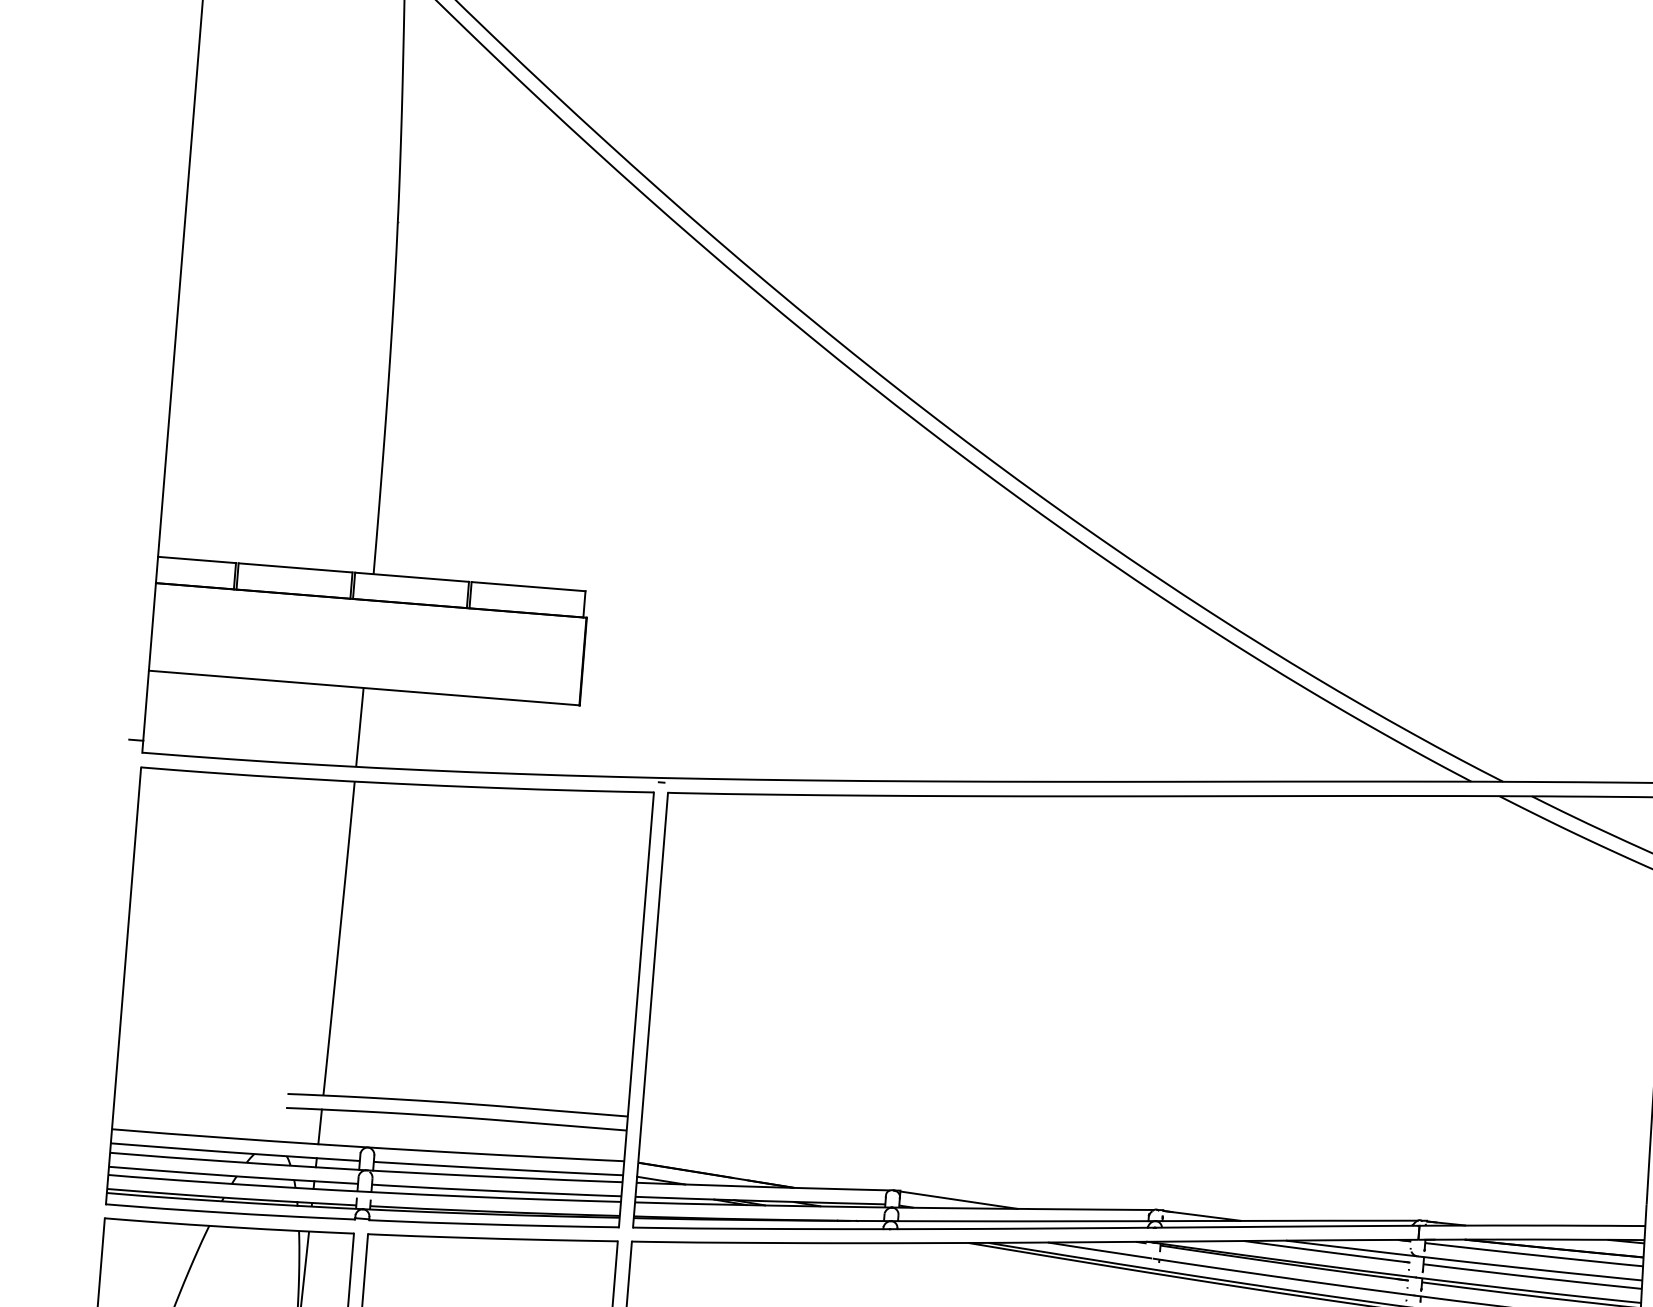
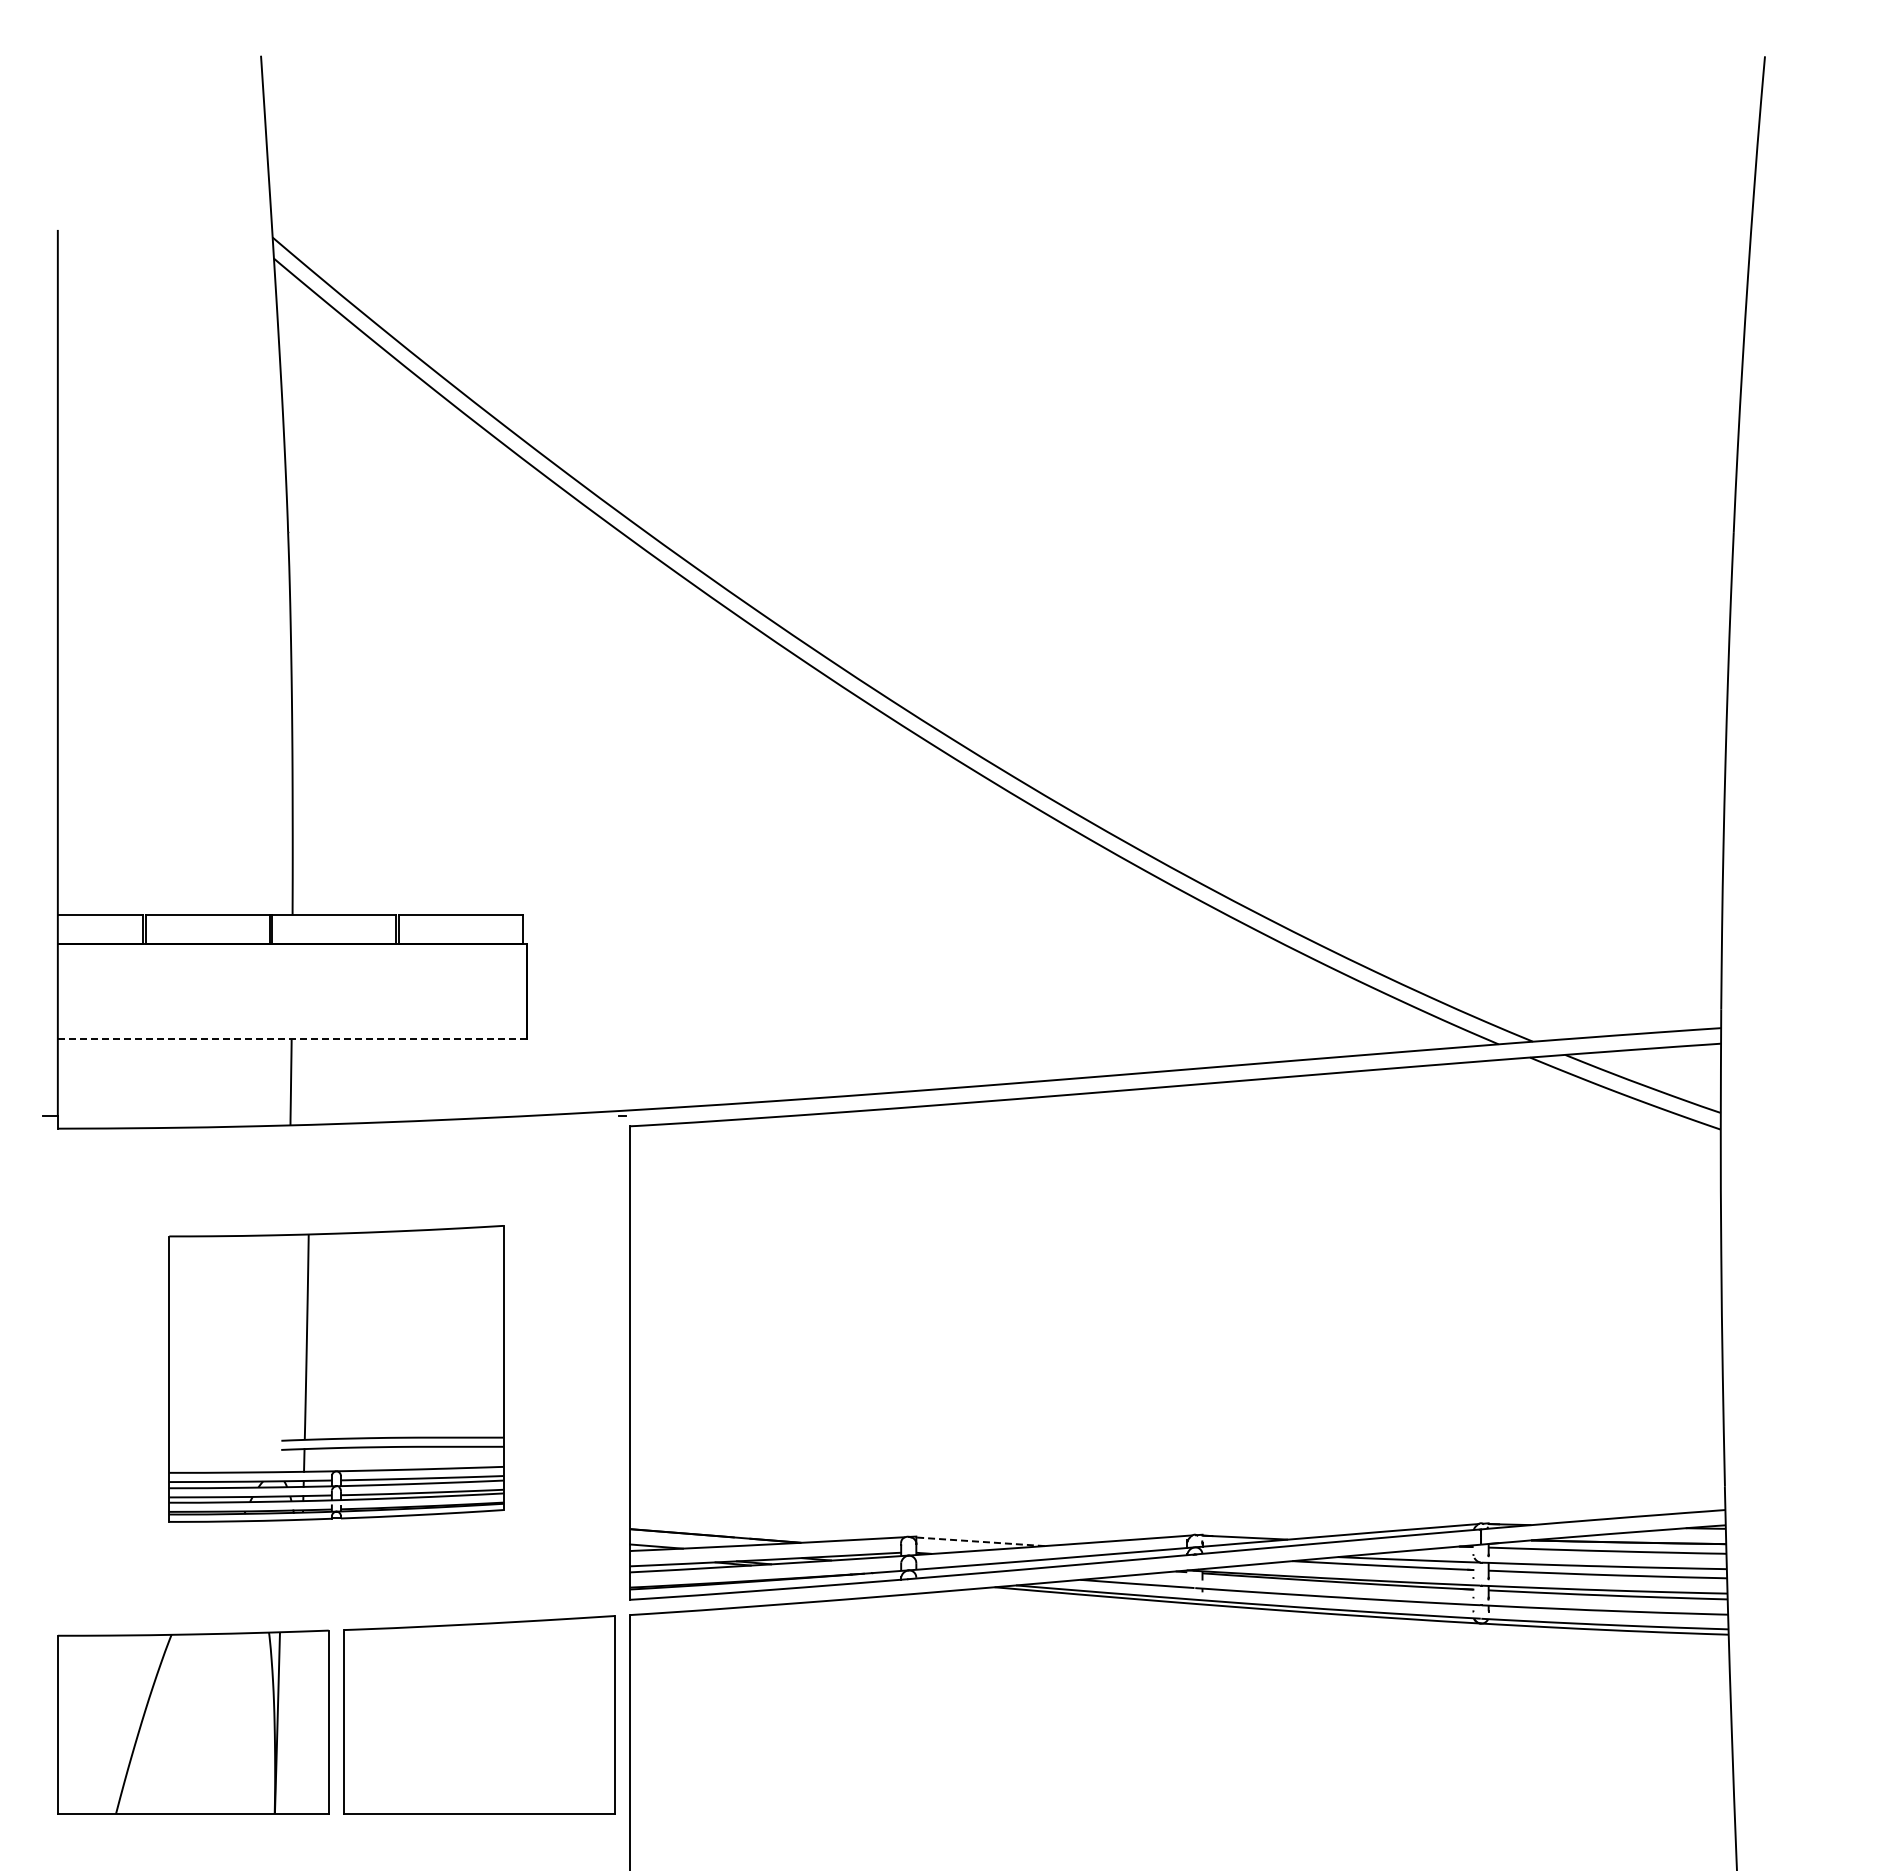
line: (364, 688) -> (292, 1039), solid -> dashed
part: (380, 998) -> (336, 1373), size x0.6
line: (959, 1199) -> (980, 1541), solid -> dashed

